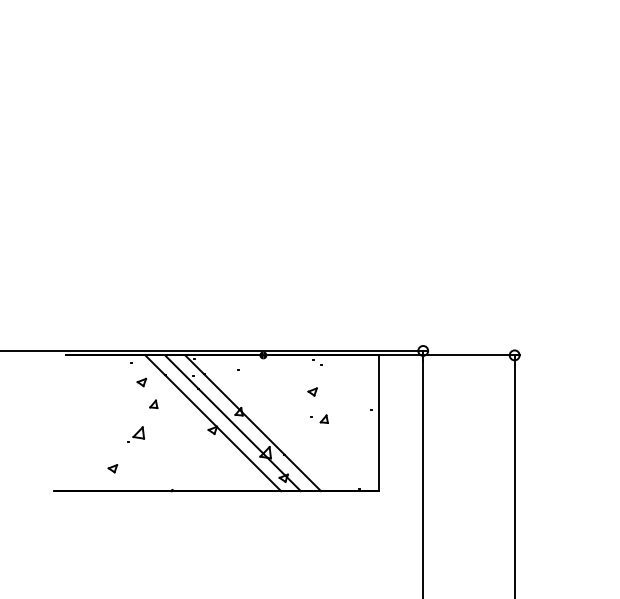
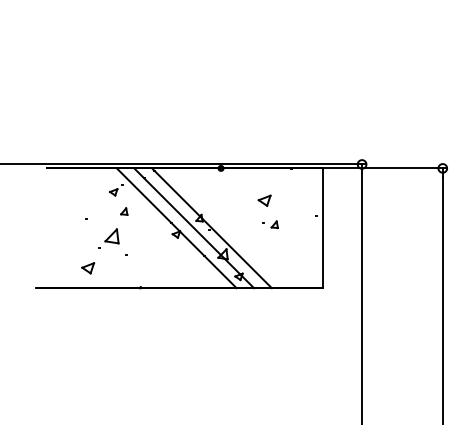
part: (312, 391) -> (264, 200), size x1.6
part: (135, 434) -> (108, 238), size x1.4
part: (112, 468) -> (87, 268), size x1.6

